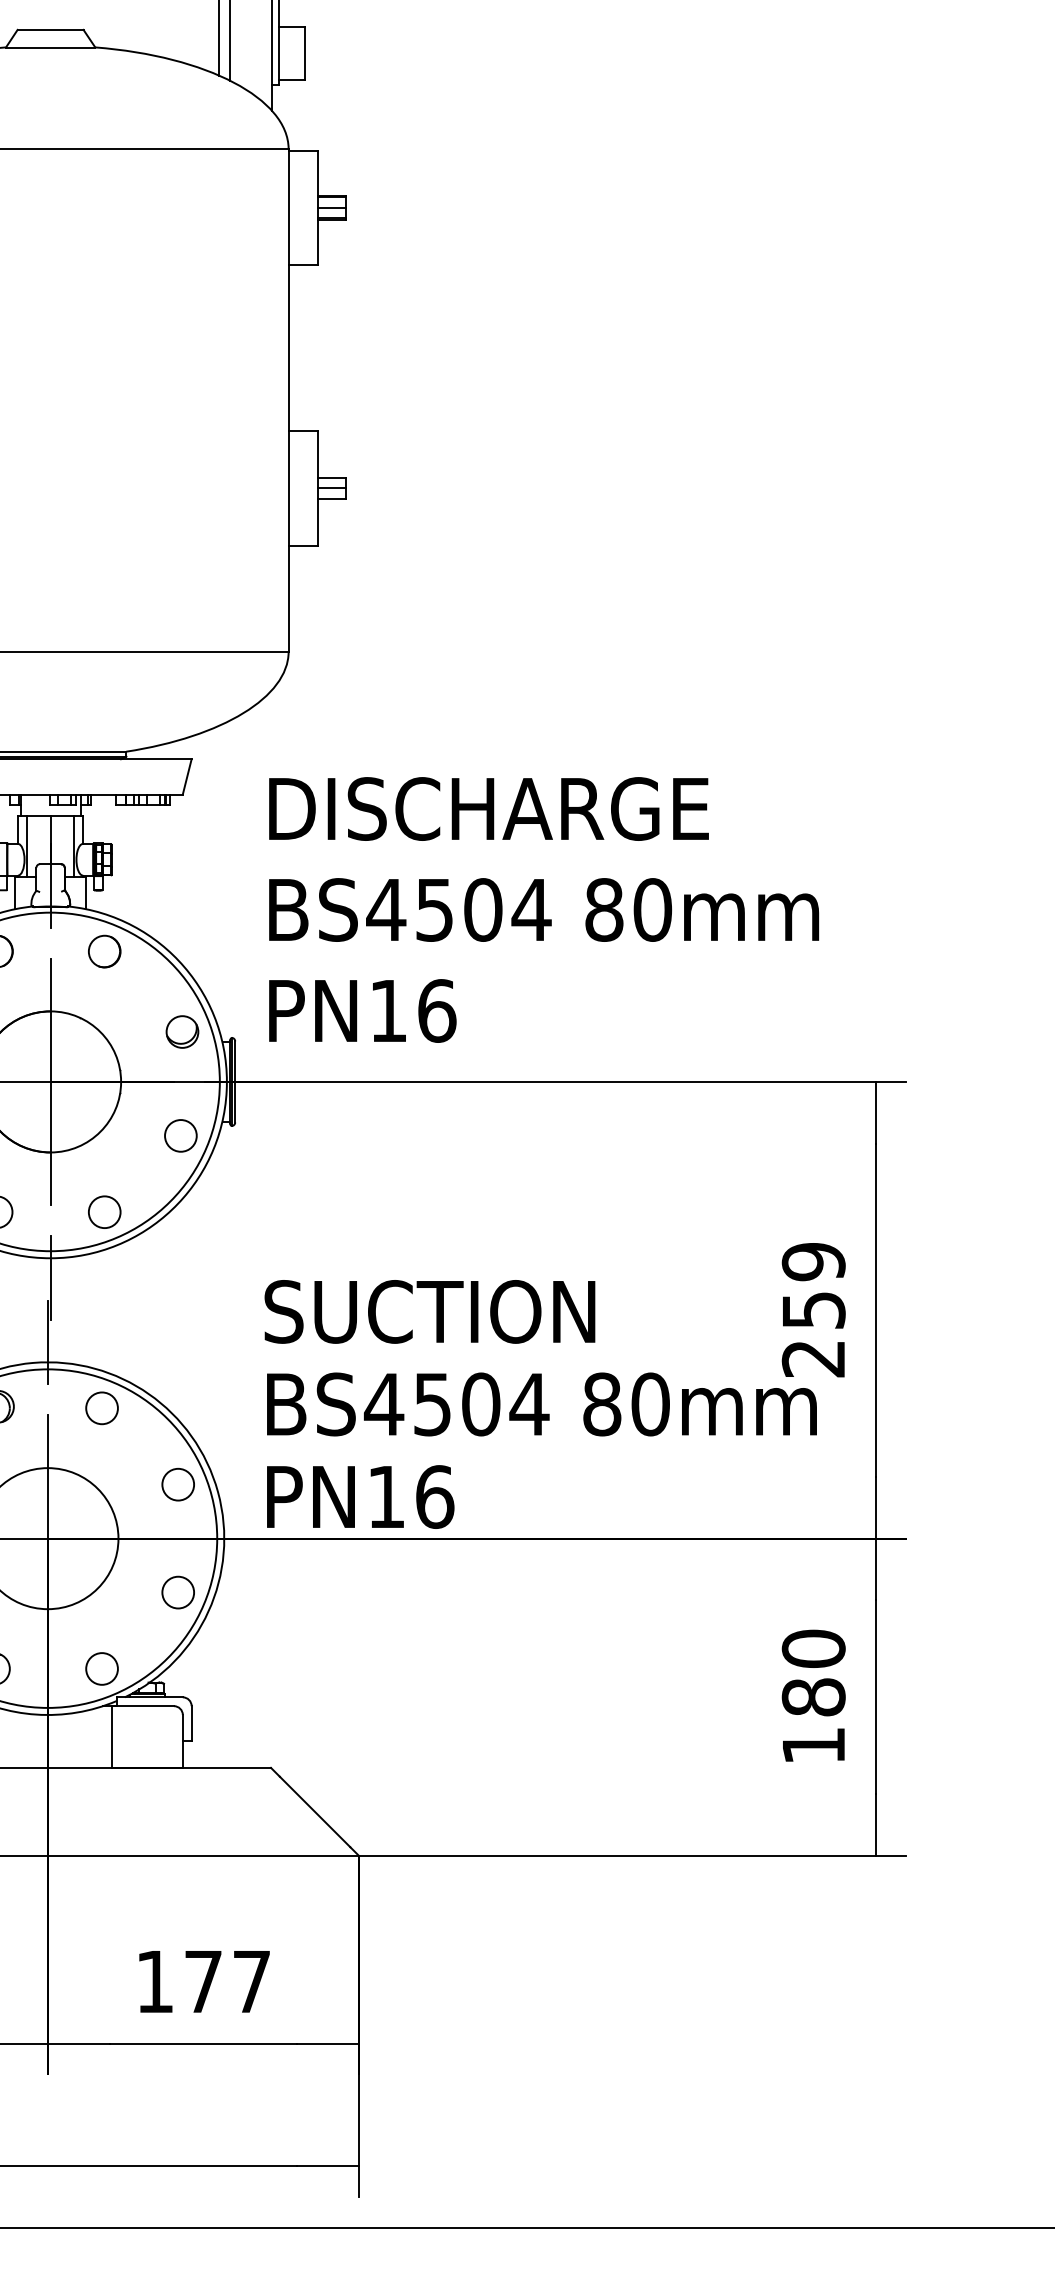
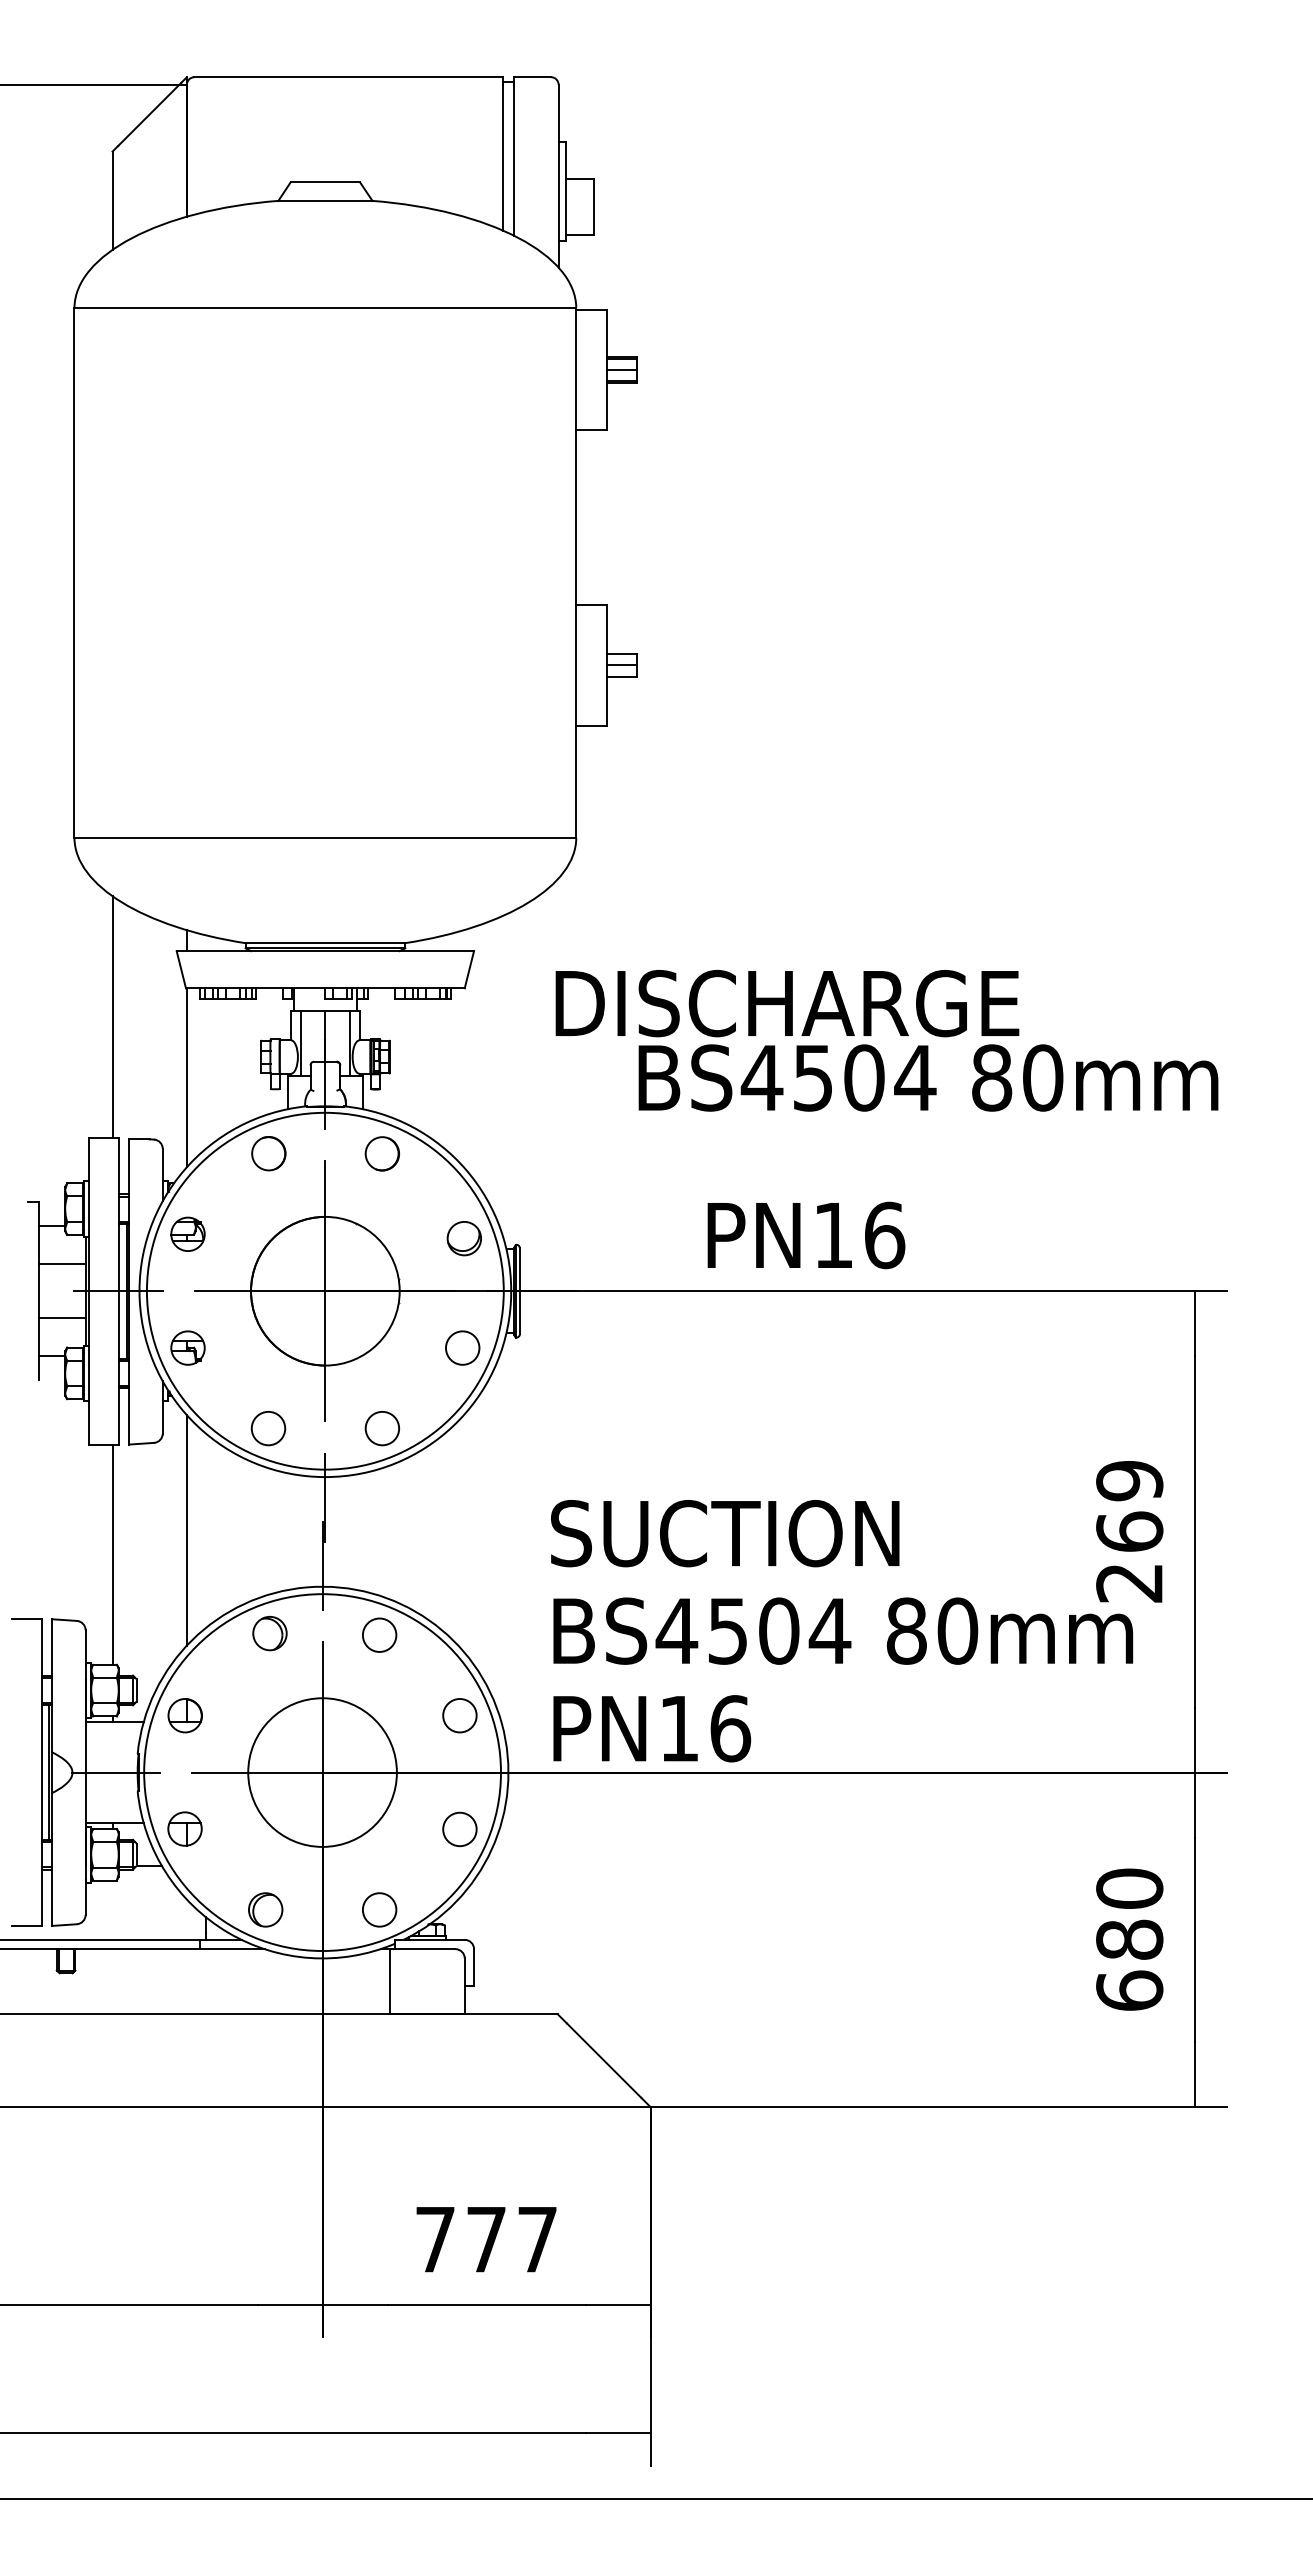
text: (544, 909) -> (928, 1077), moved
text: (362, 1011) -> (806, 1235), moved
text: (813, 1309) -> (1129, 1531), 259 -> 269
text: (813, 1745) -> (1129, 1990), 180 -> 680
text: (155, 1981) -> (435, 2239), 177 -> 777

